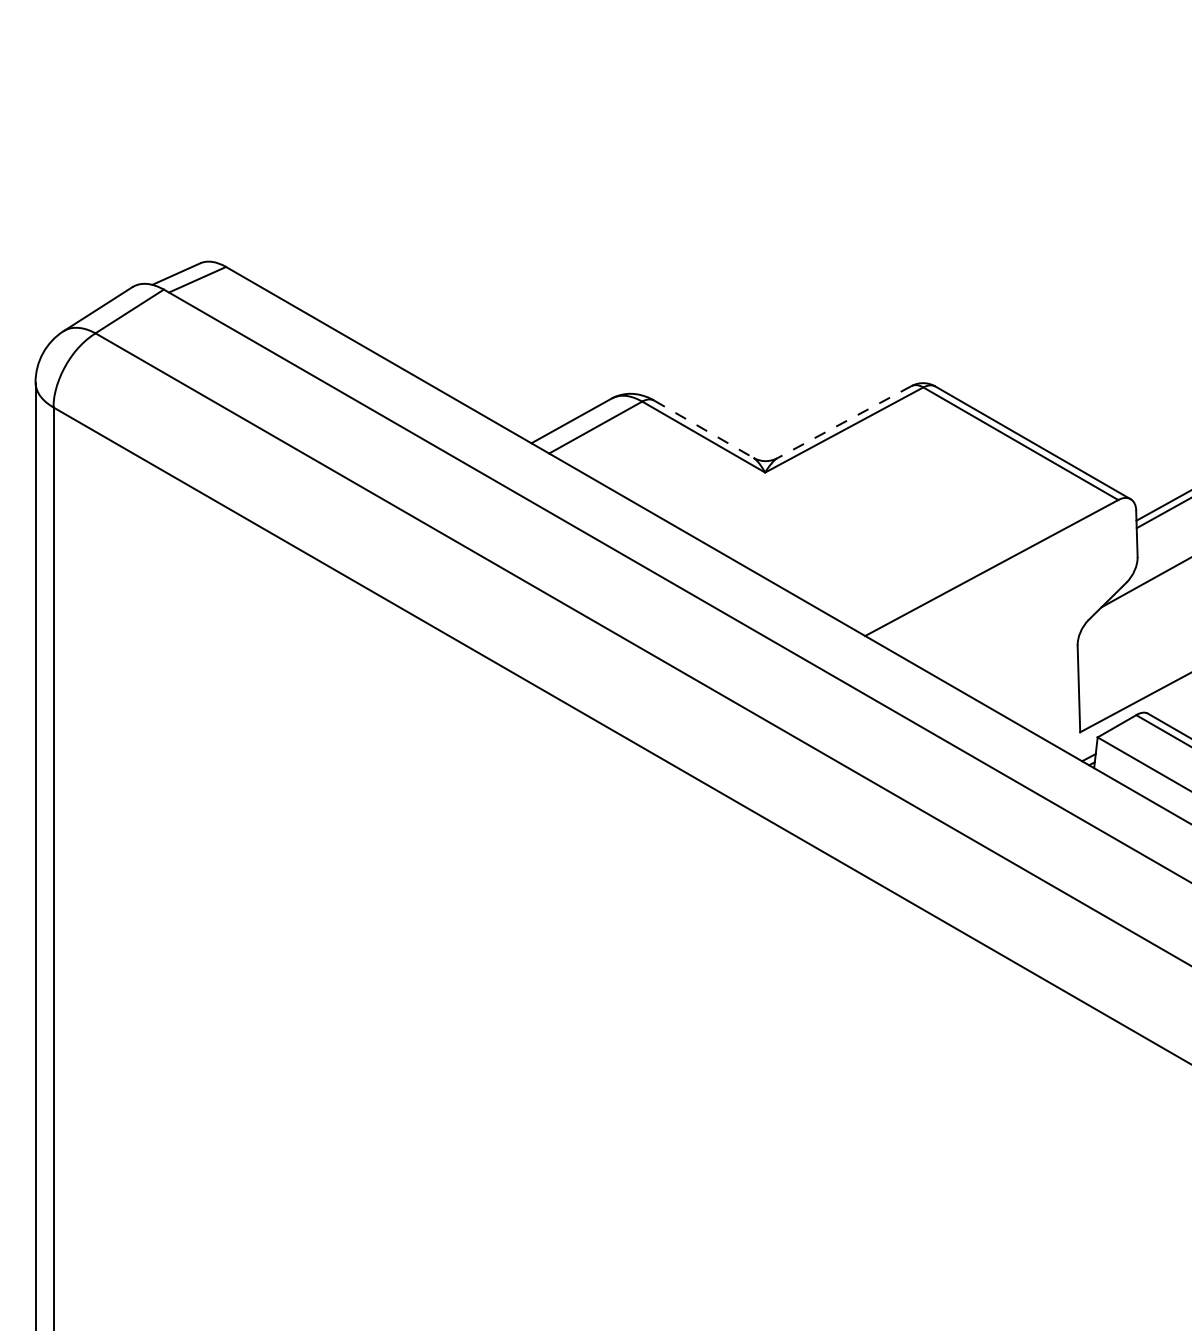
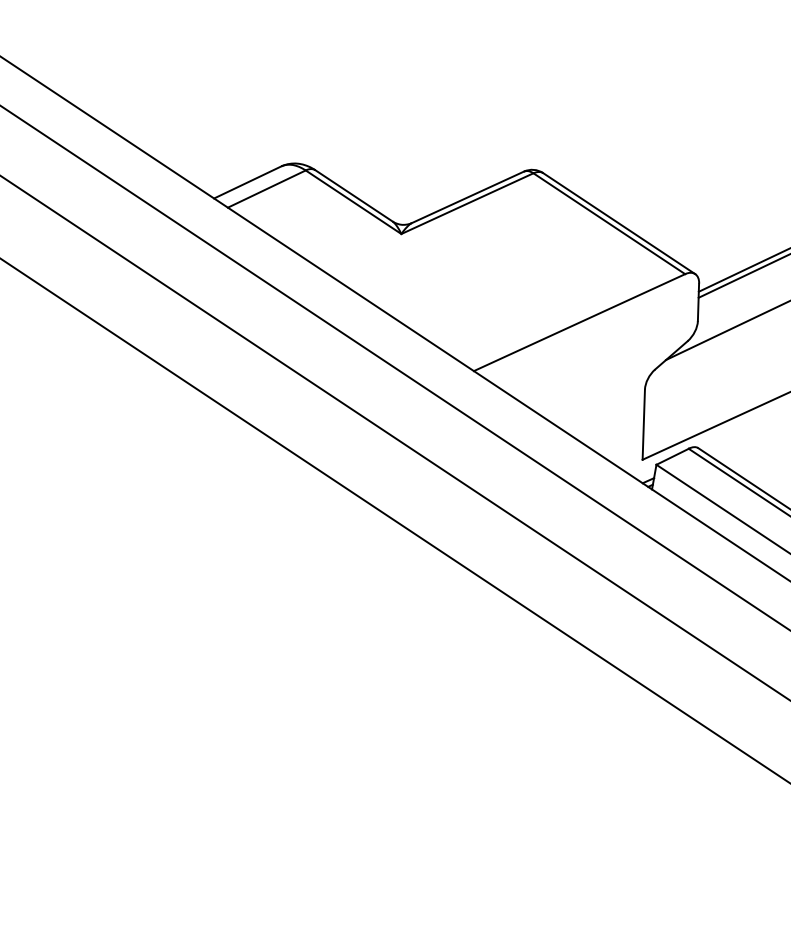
line: (843, 422) -> (467, 197), dashed -> solid
line: (704, 429) -> (354, 196), dashed -> solid

